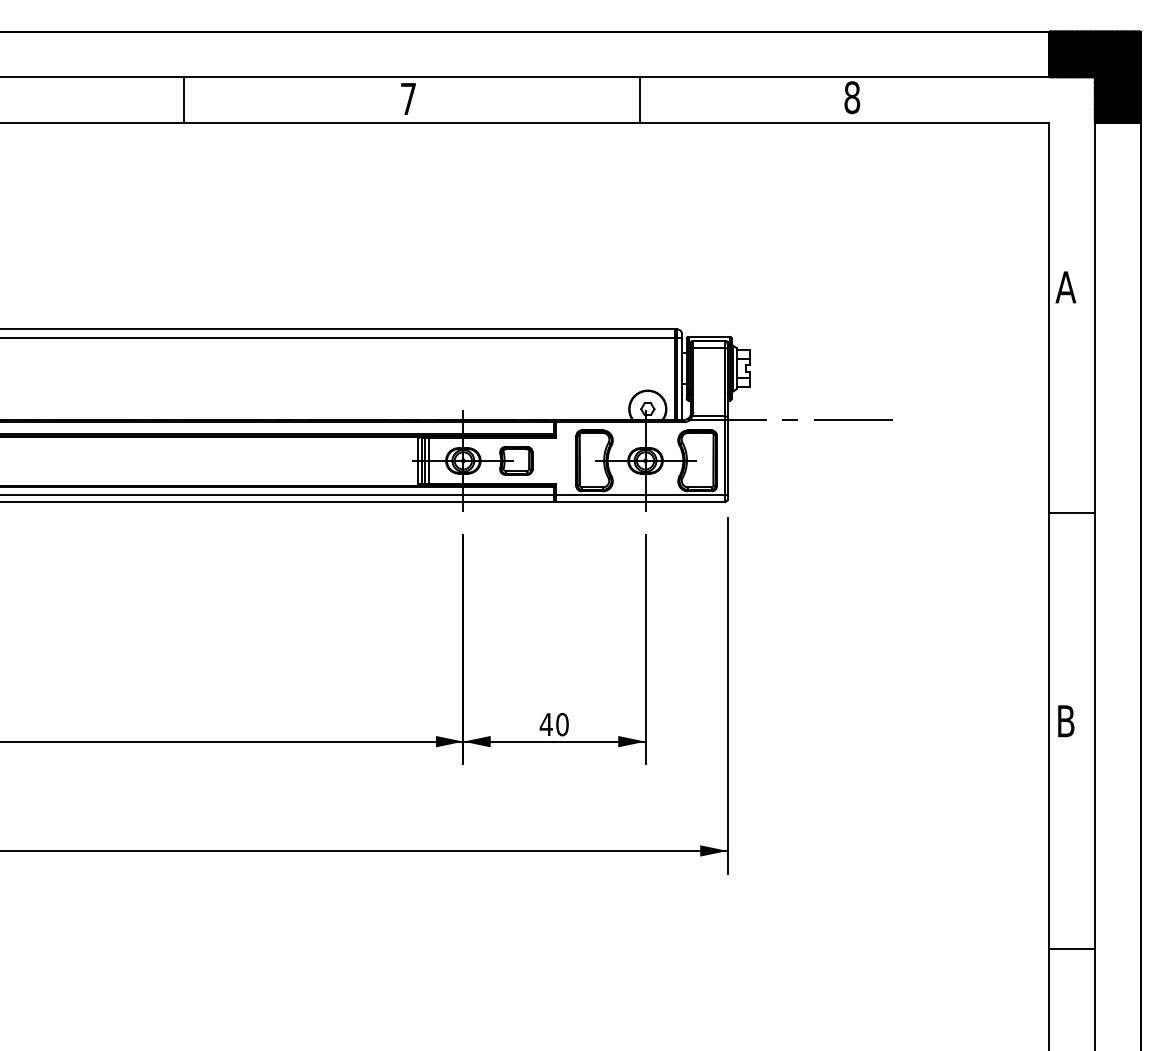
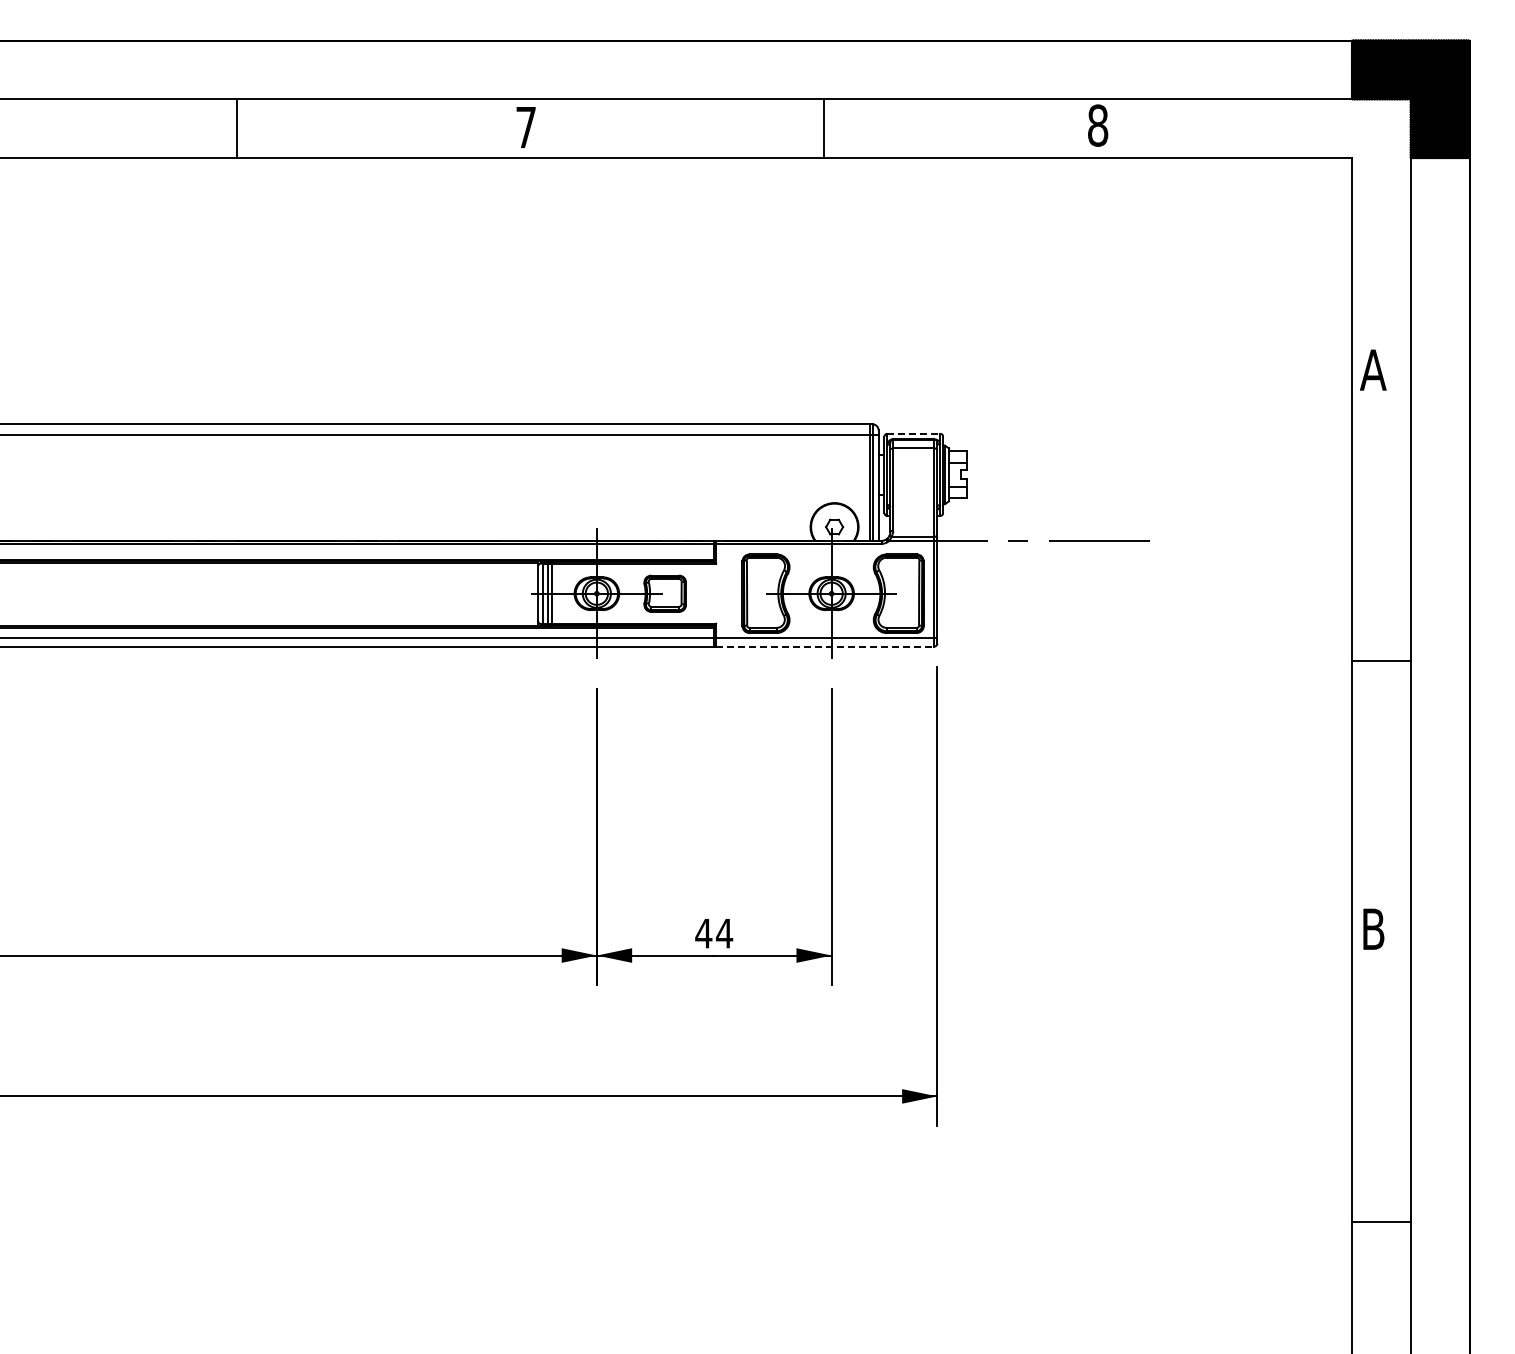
line: (709, 336) -> (914, 433), solid -> dashed
line: (640, 501) -> (825, 646), solid -> dashed
text: (562, 724) -> (724, 933), 40 -> 44

